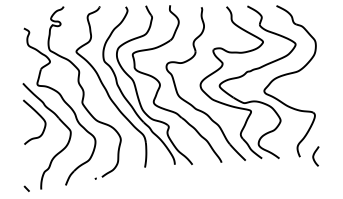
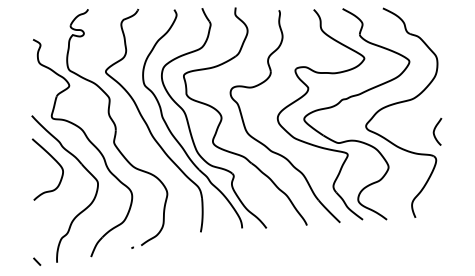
curve: (314, 155) -> (435, 130), moved

